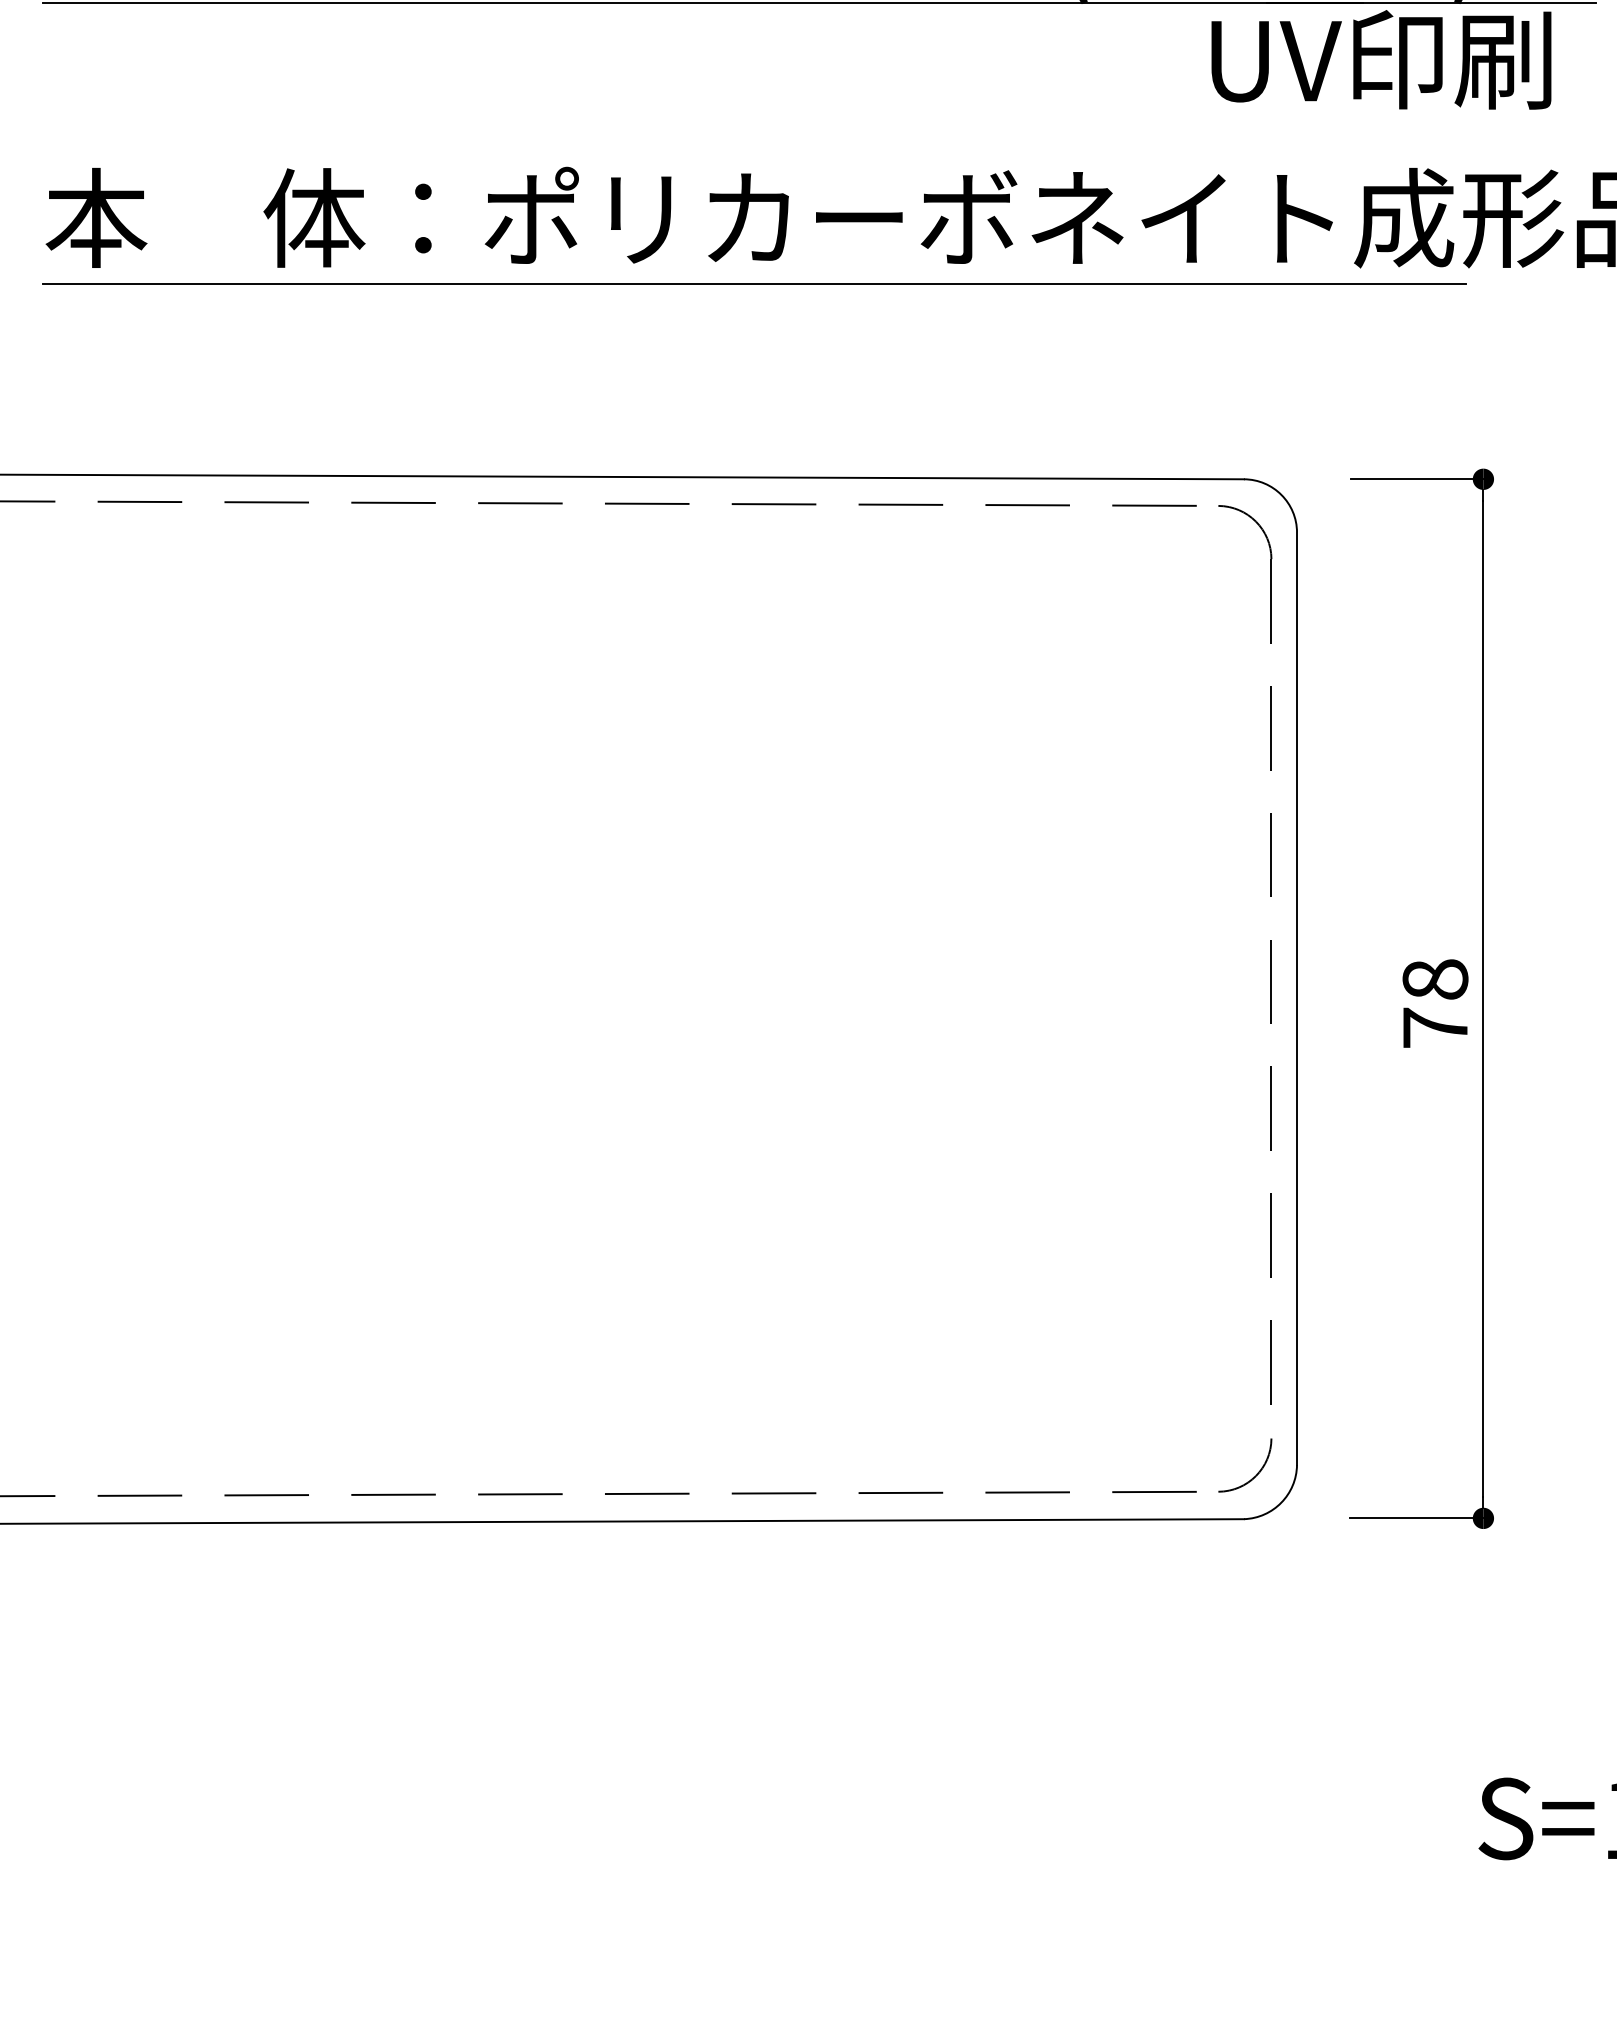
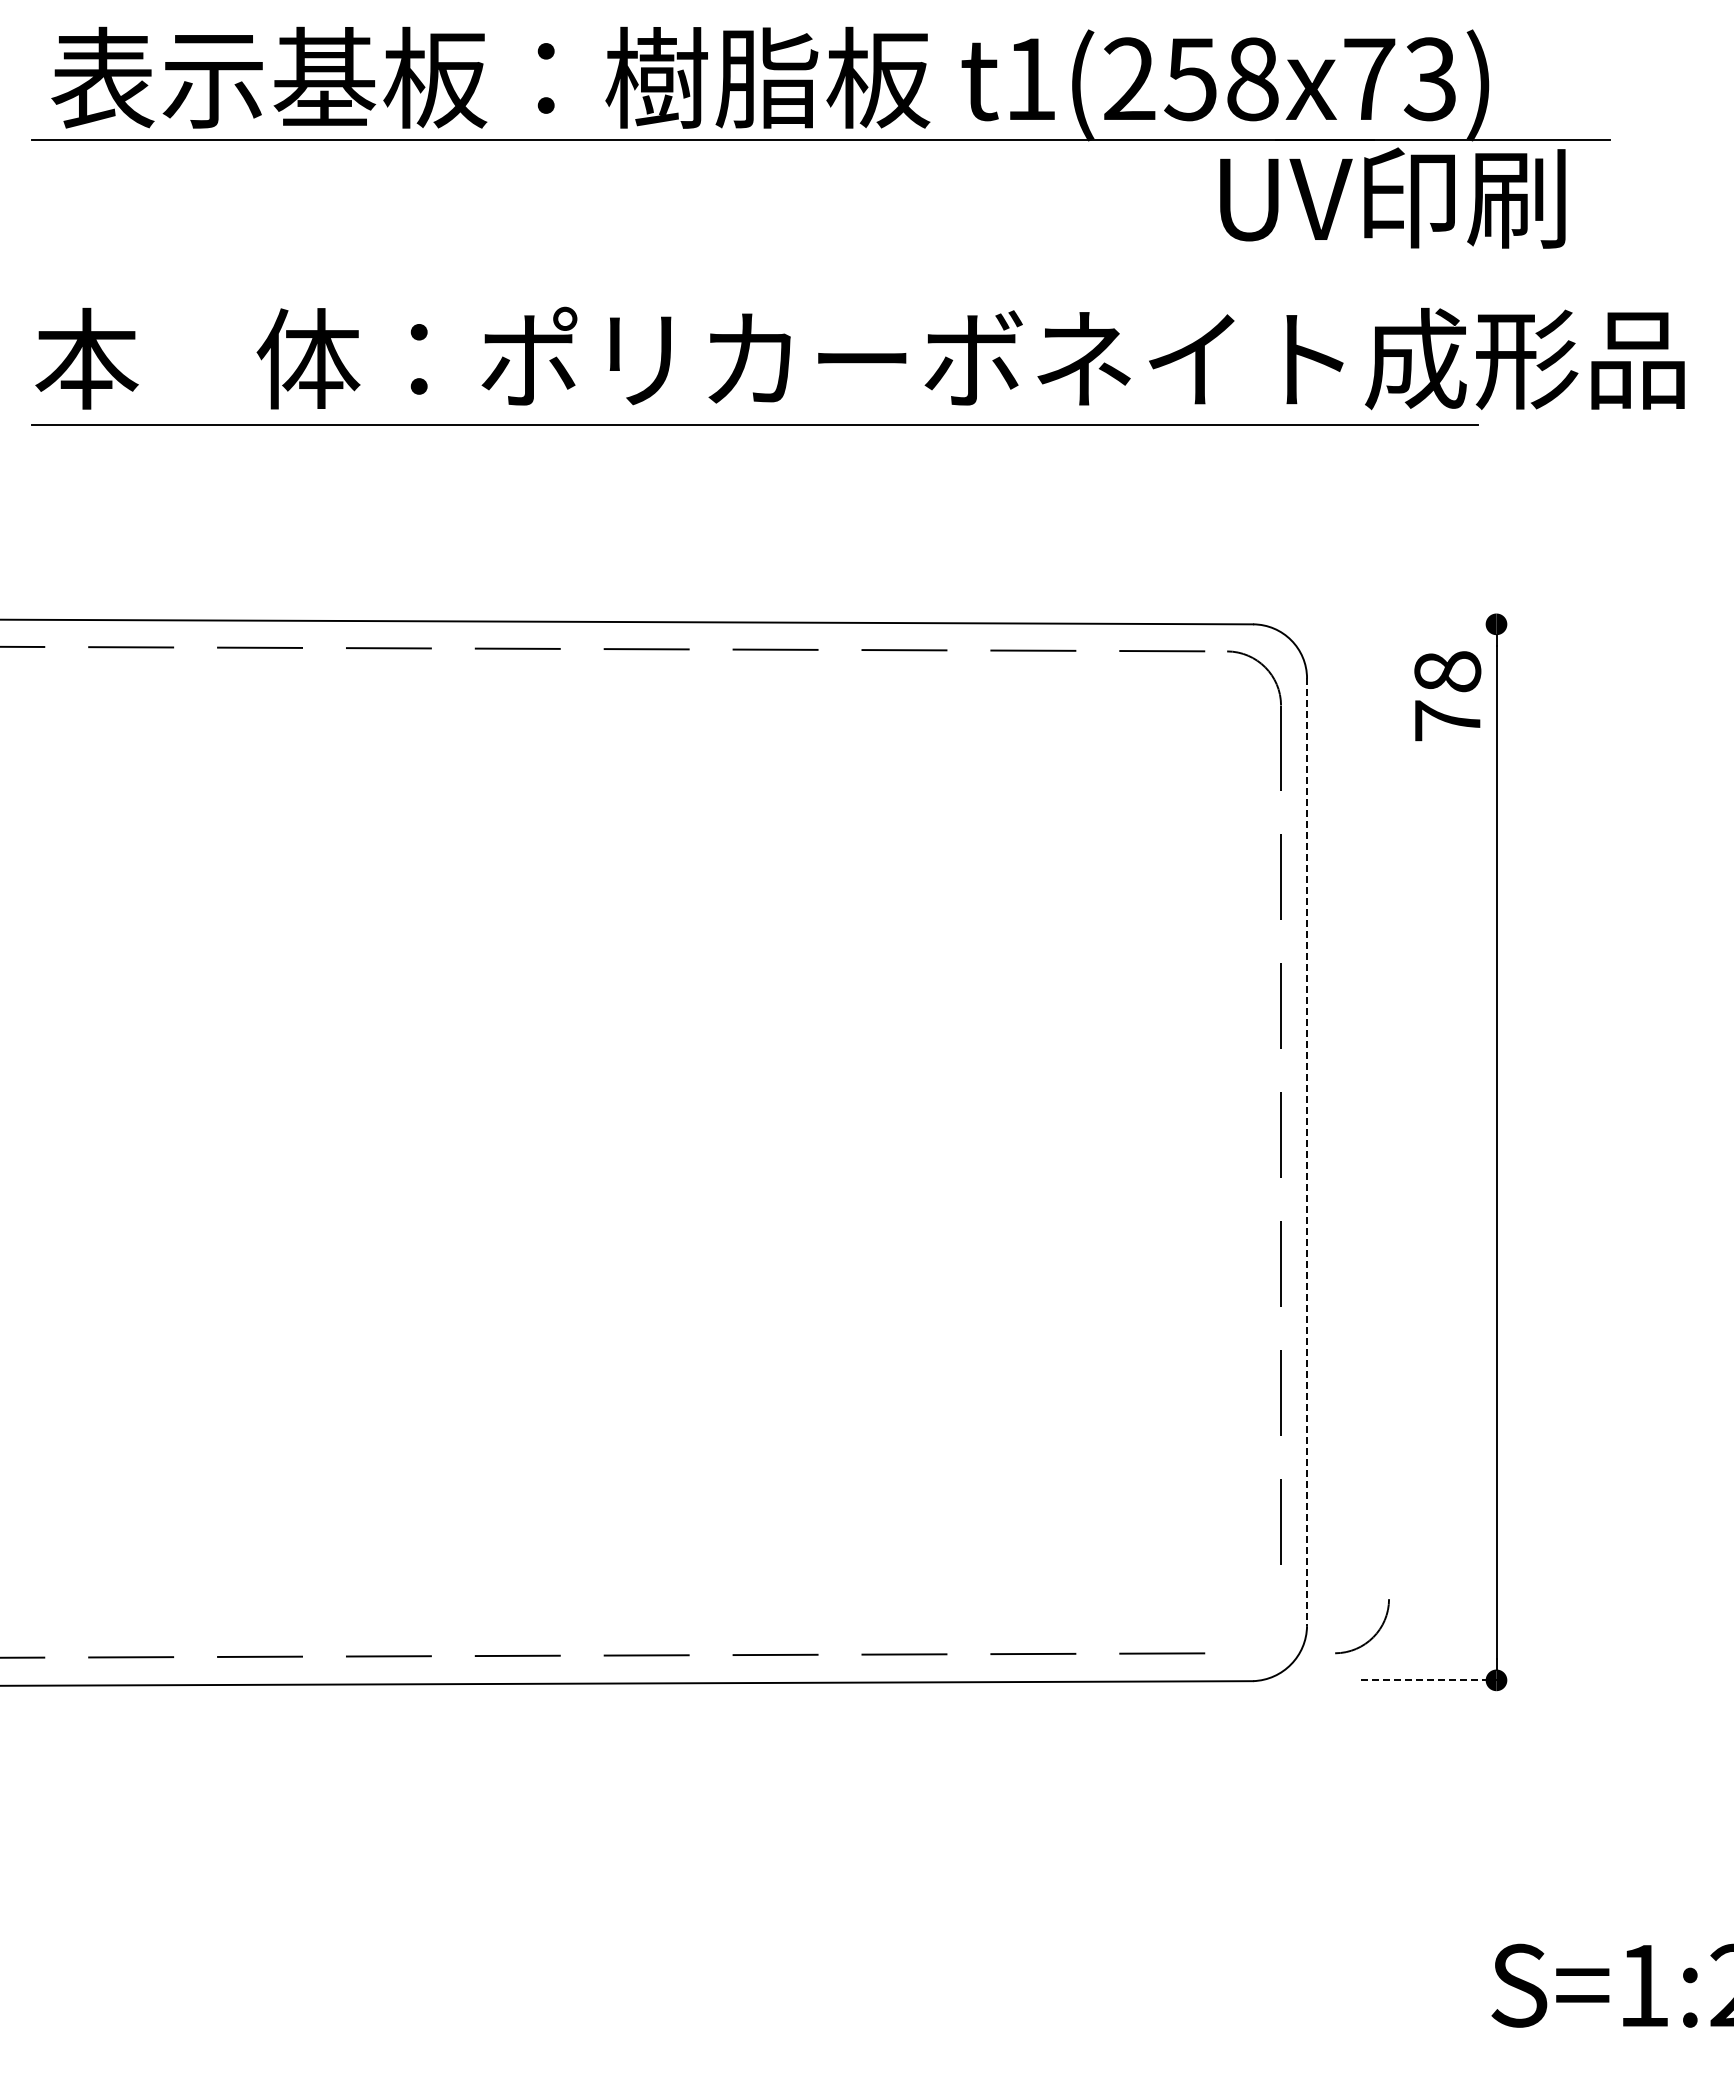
line: (1416, 479) -> (1428, 624), removed
line: (1297, 998) -> (1307, 1152), solid -> dashed
text: (1435, 1003) -> (1447, 696), moved
arc: (1255, 1475) -> (1372, 1636), moved
line: (1416, 1518) -> (1428, 1680), solid -> dashed

